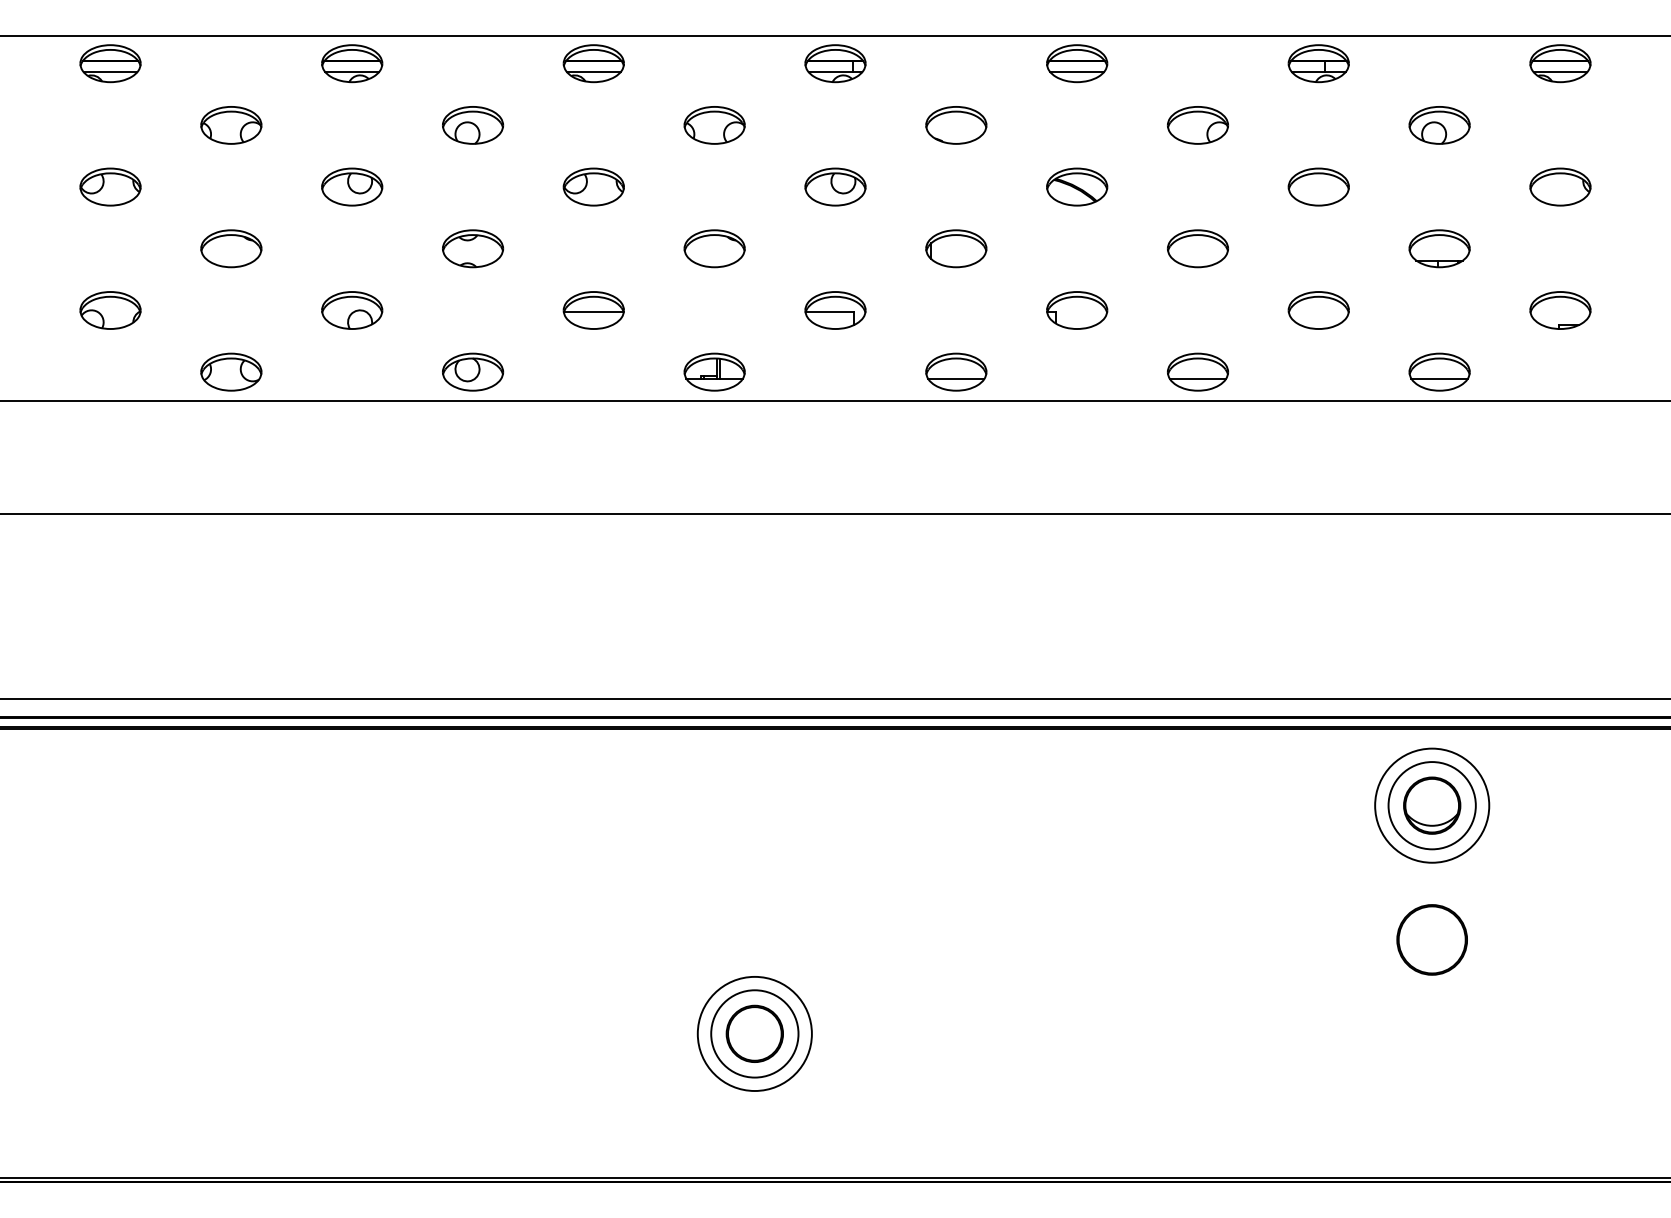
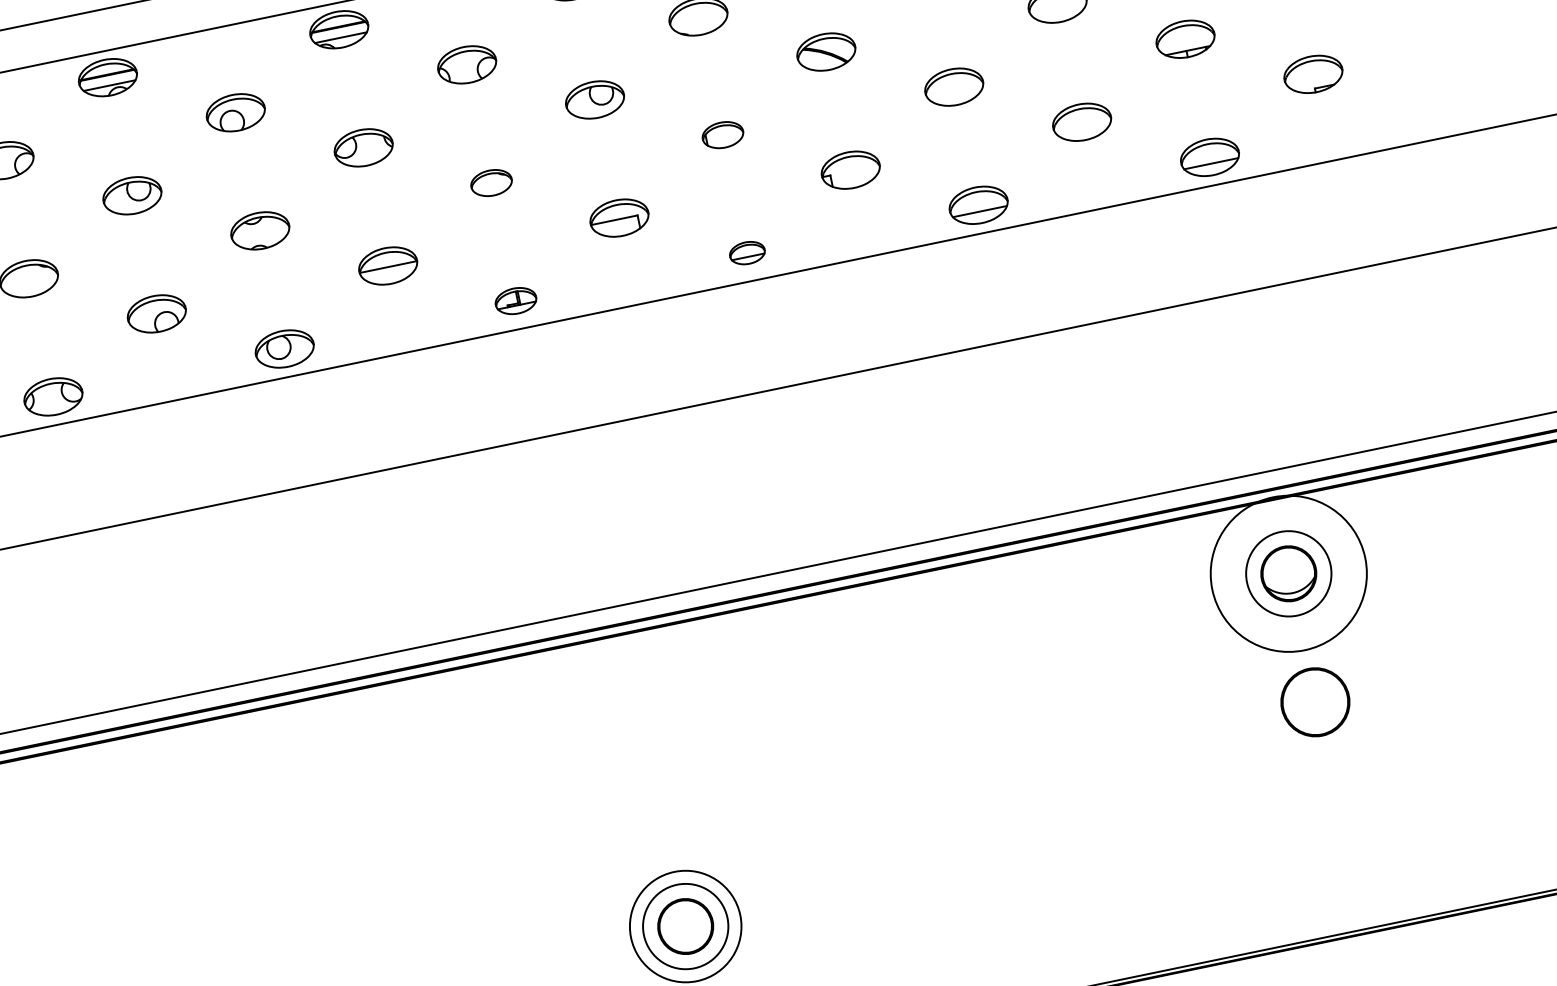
part: (714, 248) -> (491, 182), size x0.7
part: (956, 248) -> (723, 134), size x0.7
part: (714, 371) -> (515, 300), size x0.7
part: (956, 371) -> (747, 252), size x0.6
circle: (1432, 805) -> (1289, 573), size x1.4

